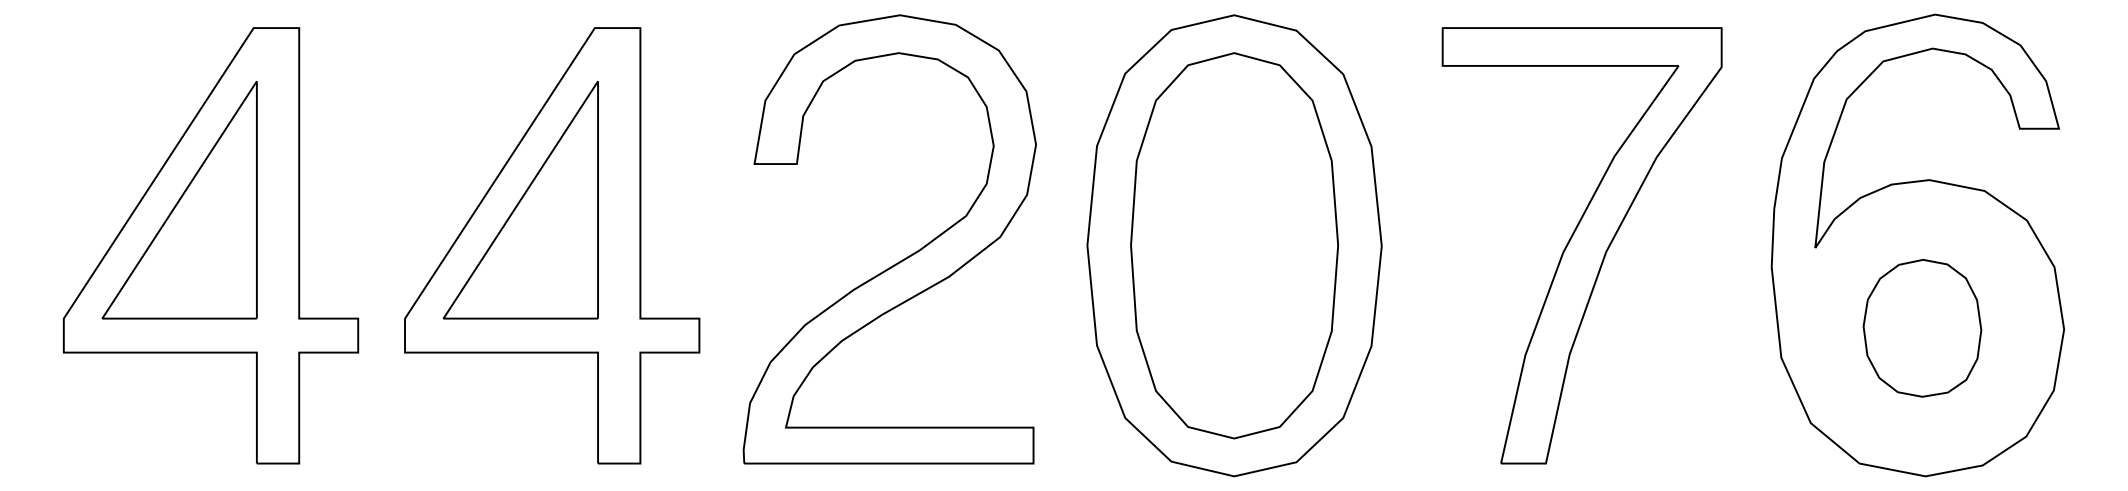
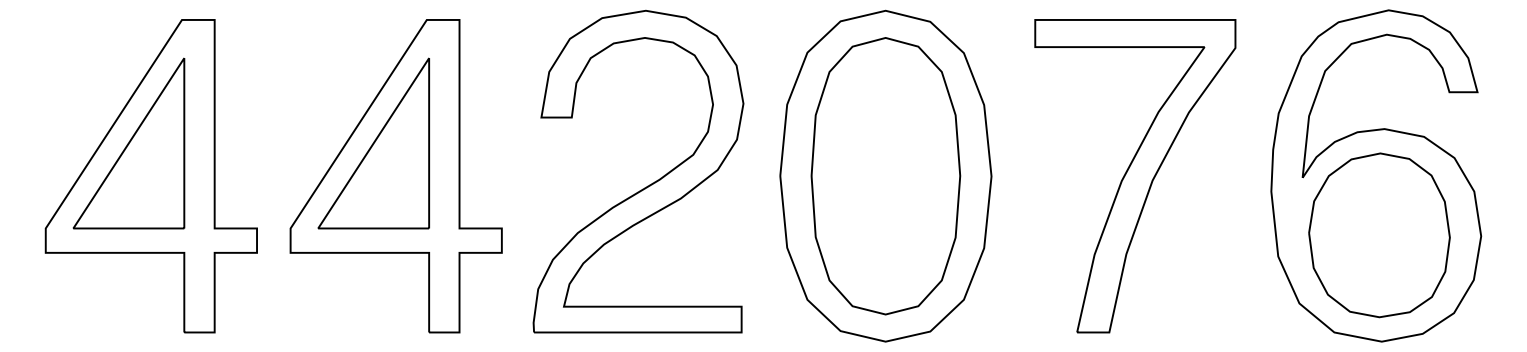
part: (1922, 328) -> (1379, 235), size x1.67

